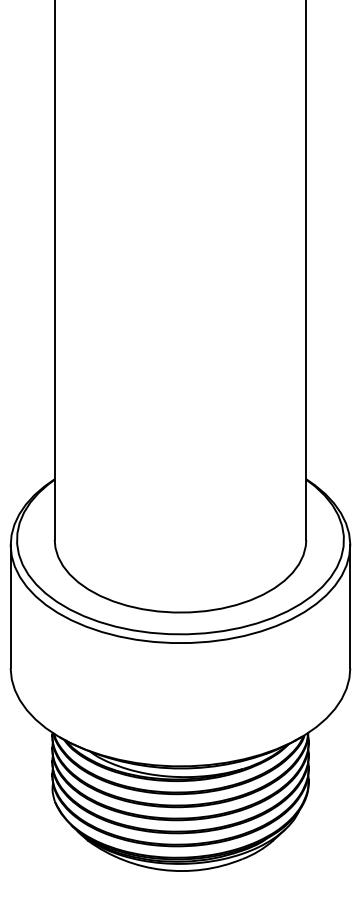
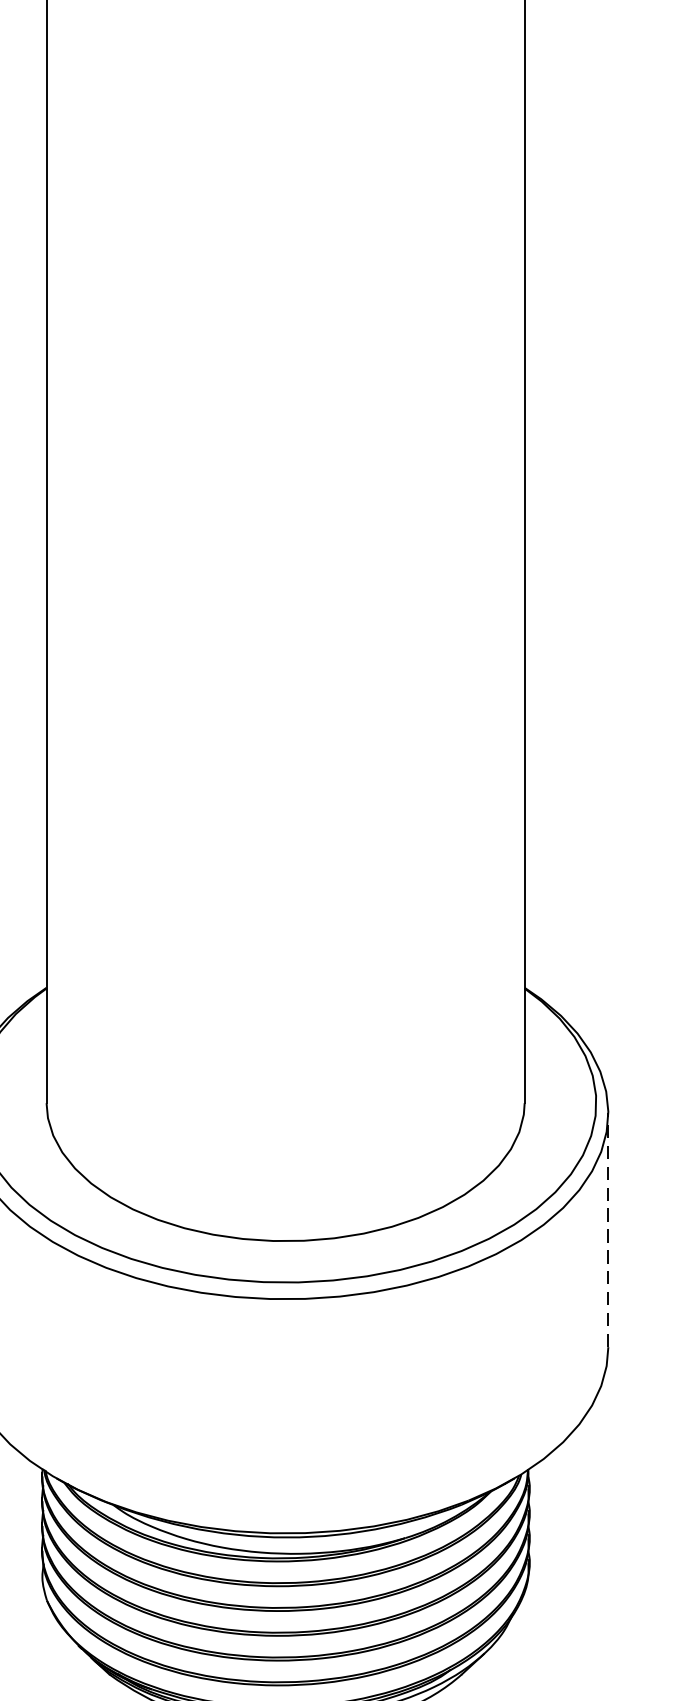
line: (350, 606) -> (608, 1229), solid -> dashed

